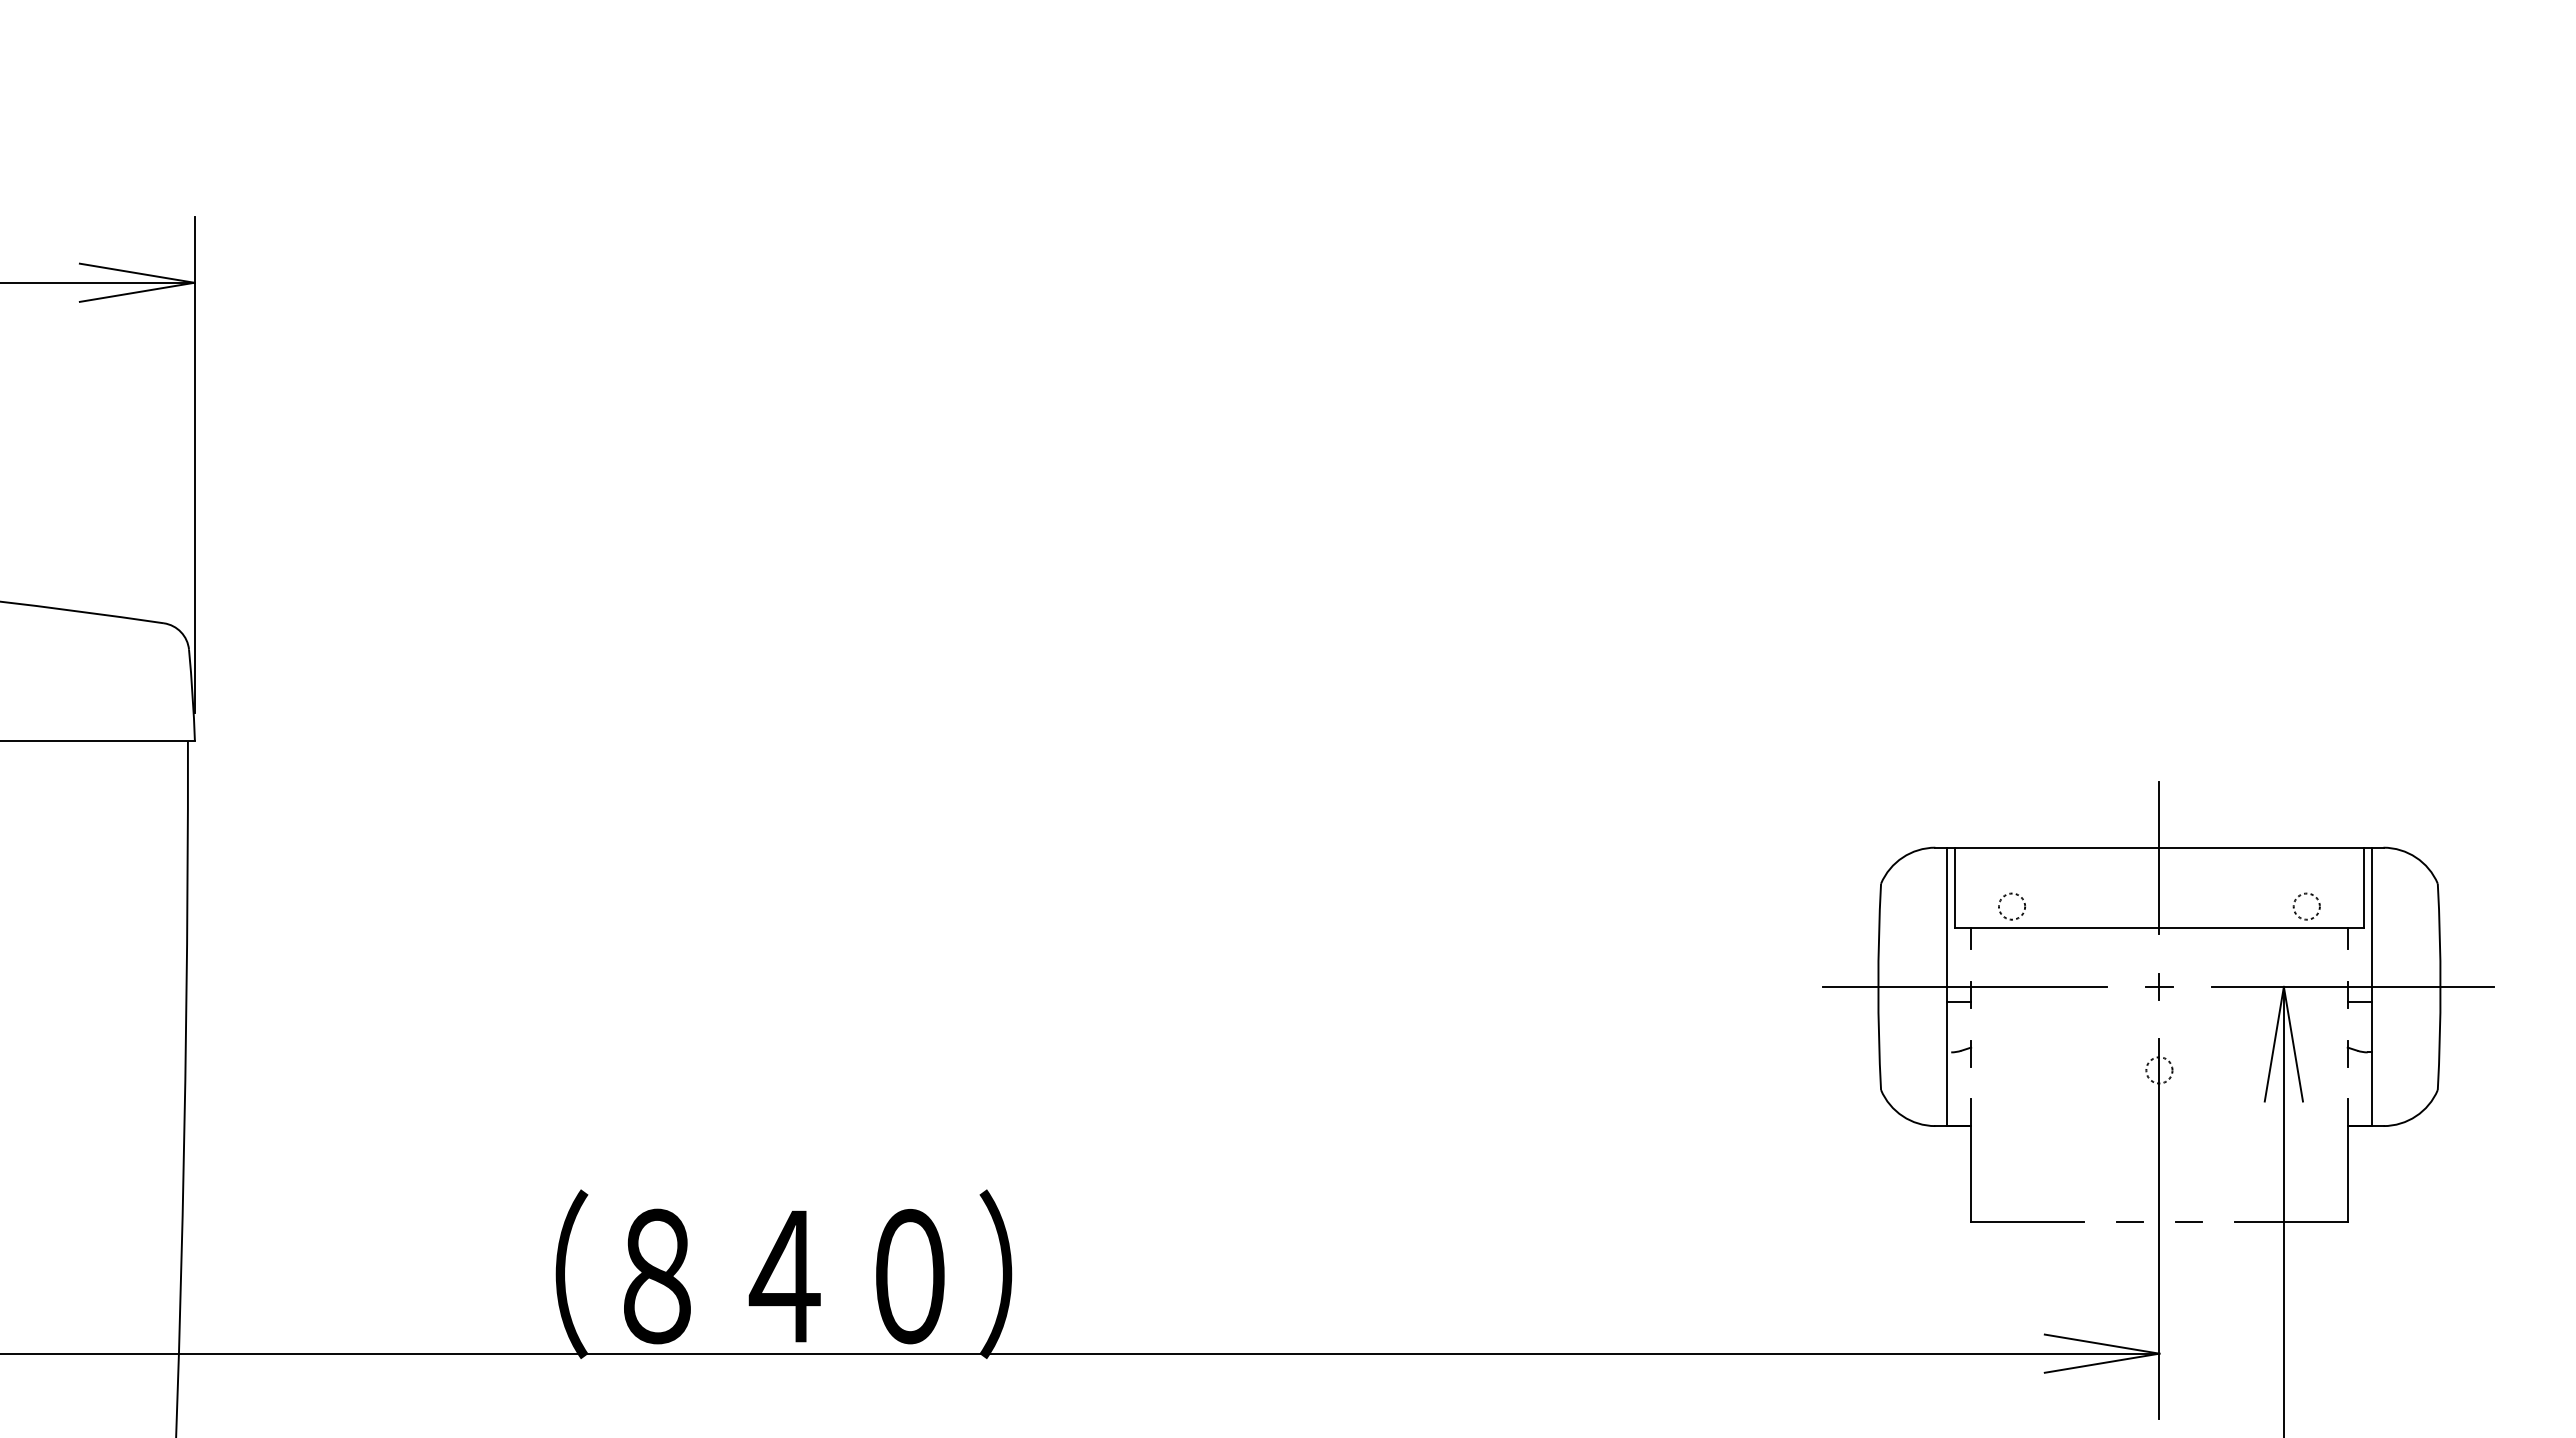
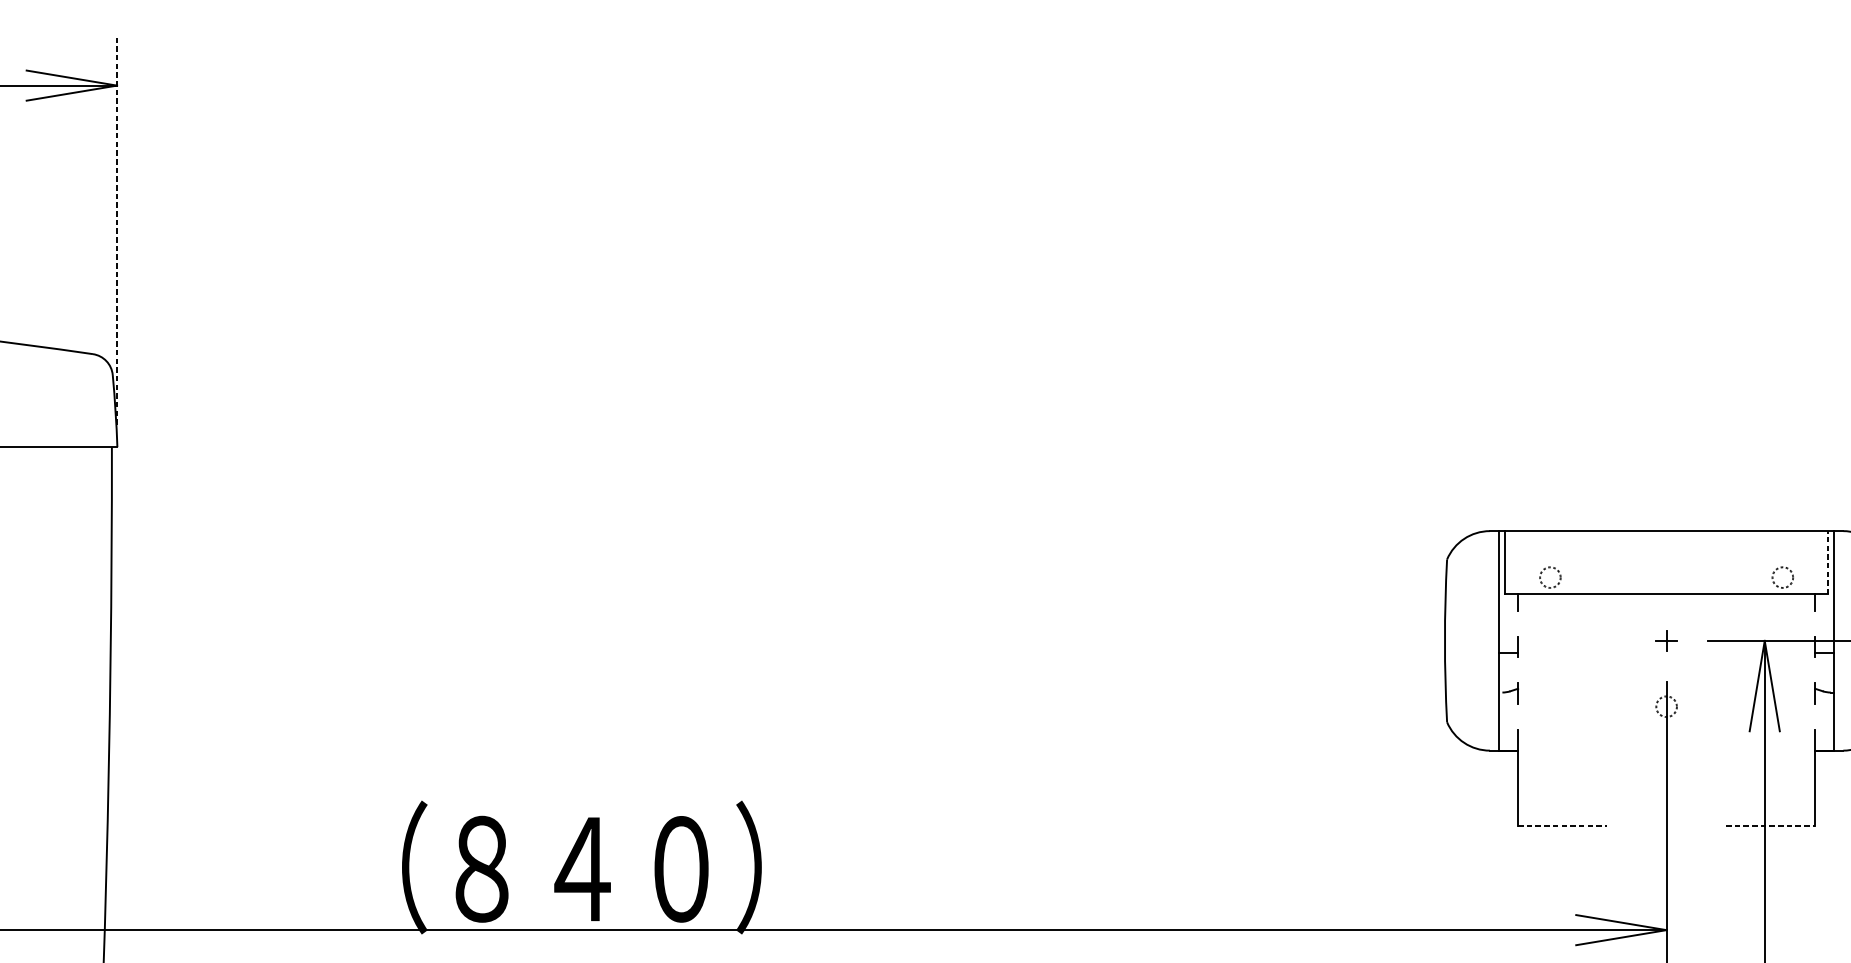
line: (194, 465) -> (117, 229), solid -> dashed
line: (2159, 858) -> (1666, 539), removed
line: (2364, 887) -> (1828, 562), solid -> dashed
line: (1964, 986) -> (1512, 640), removed
line: (2028, 1221) -> (1563, 825), solid -> dashed
line: (2129, 1221) -> (1643, 825), removed
line: (2188, 1221) -> (1689, 825), removed
line: (2291, 1221) -> (1770, 825), solid -> dashed

